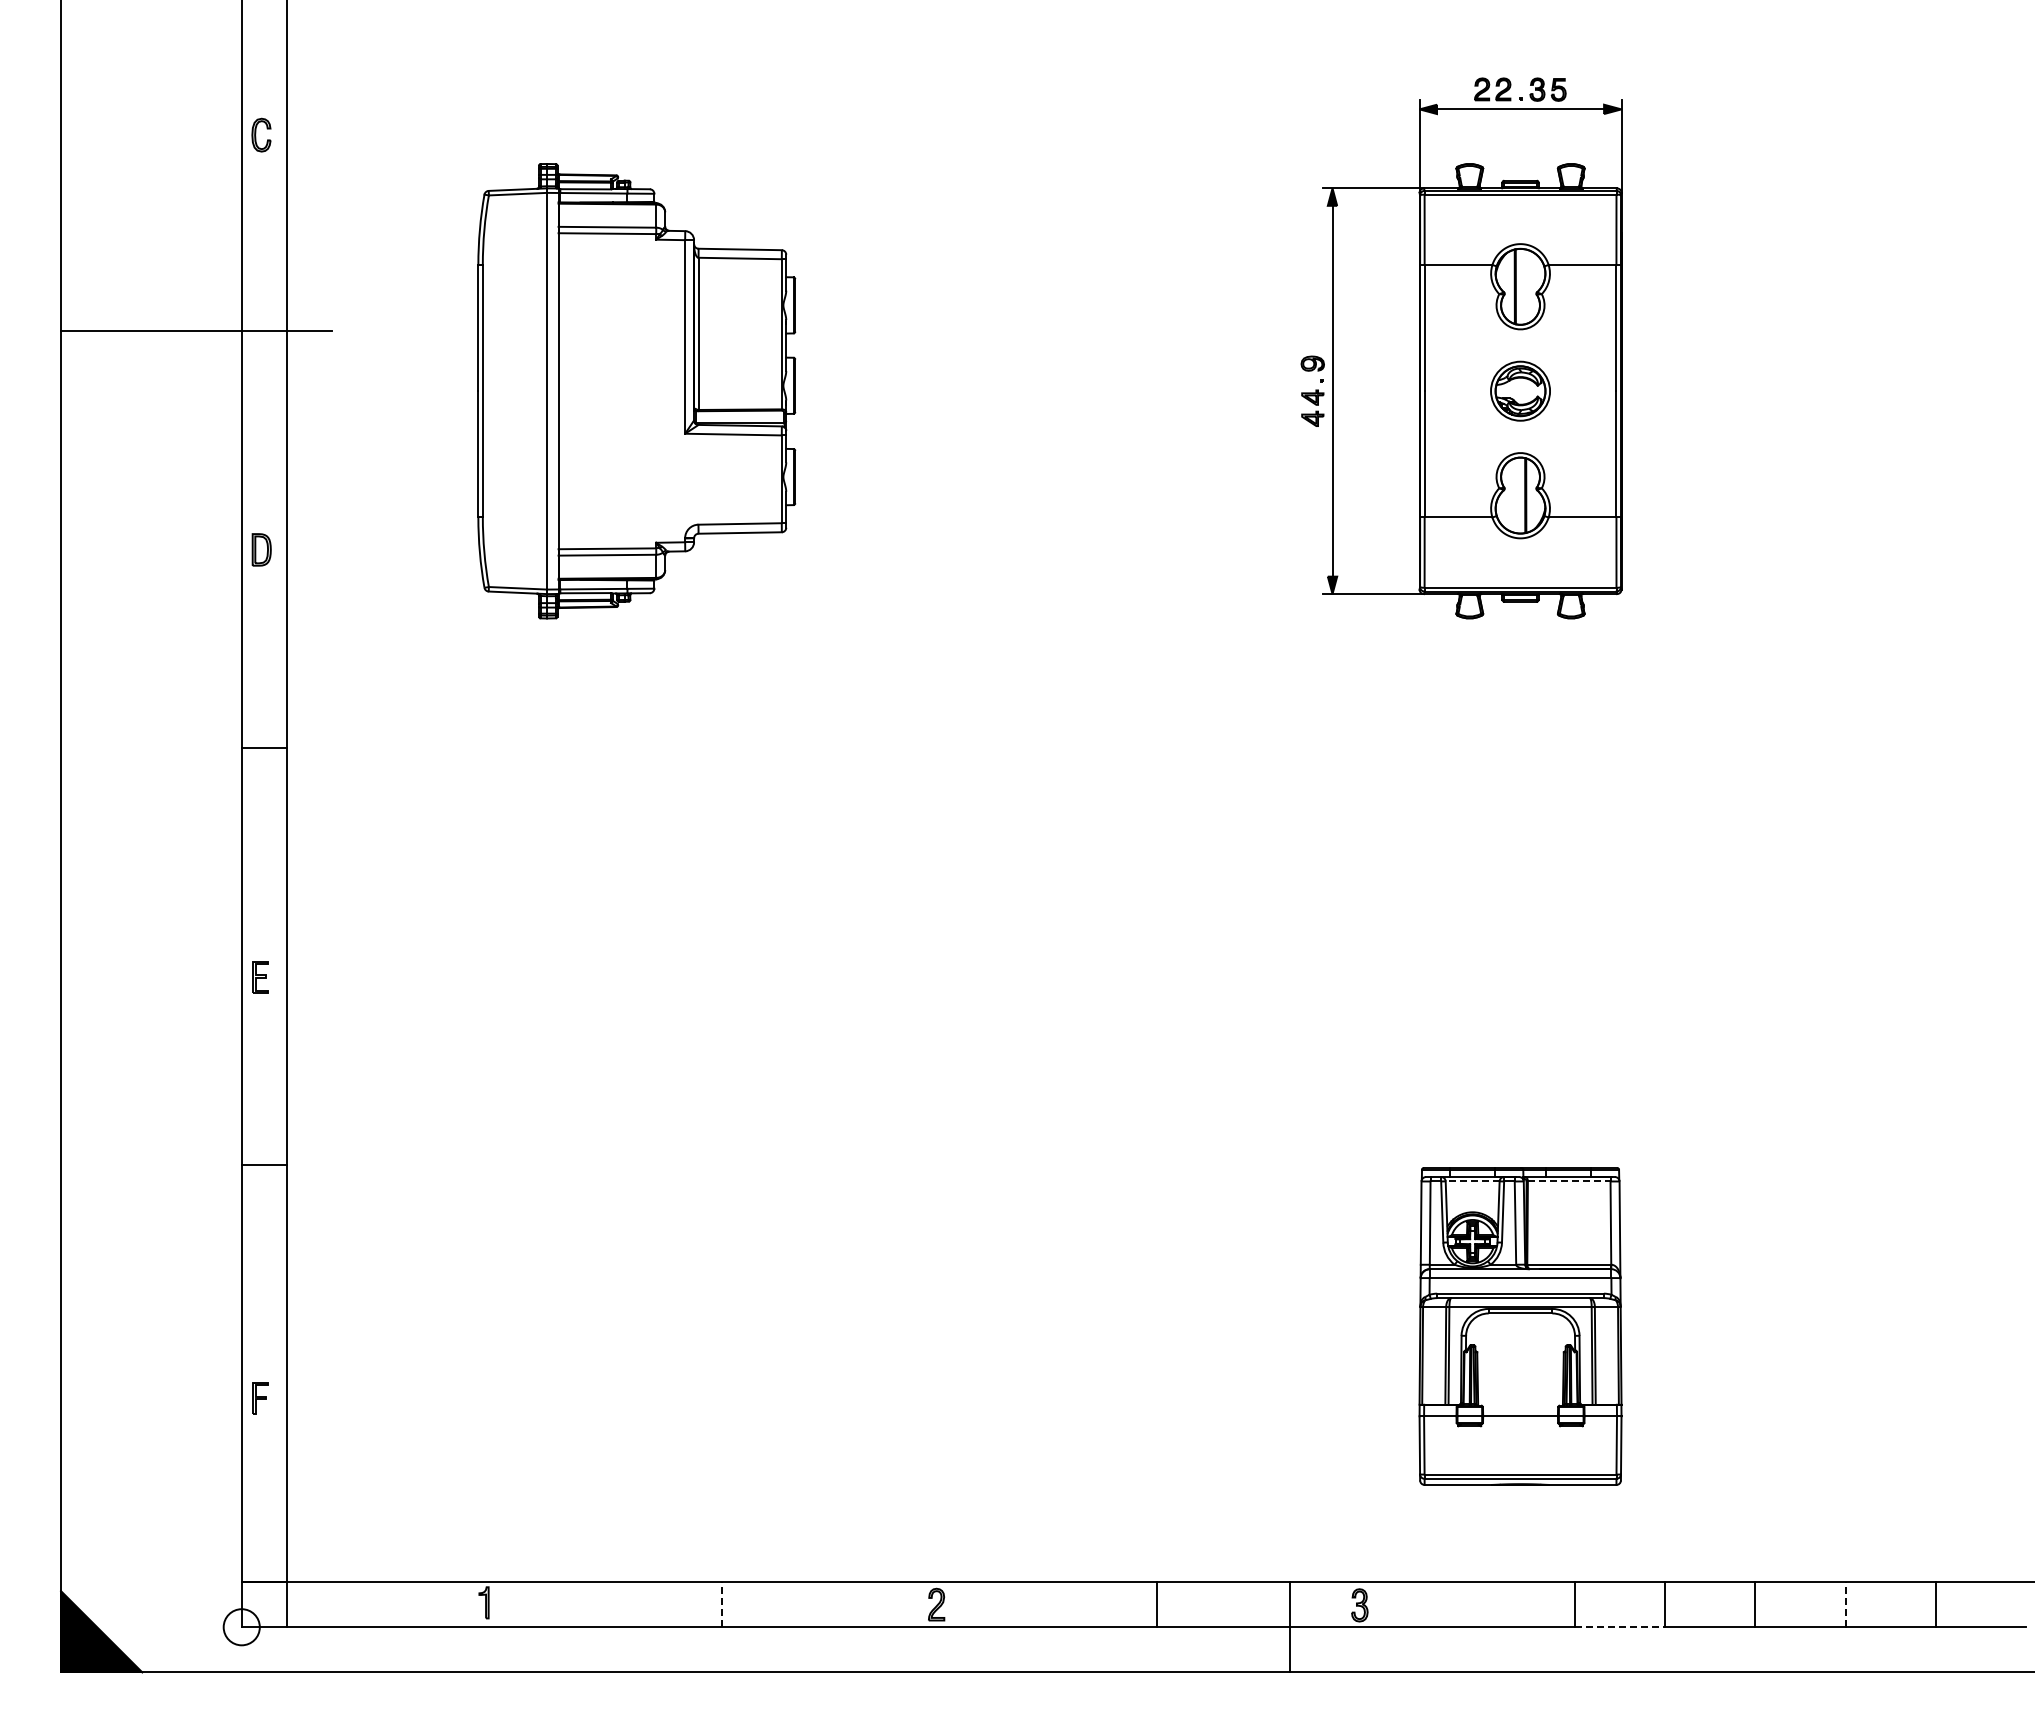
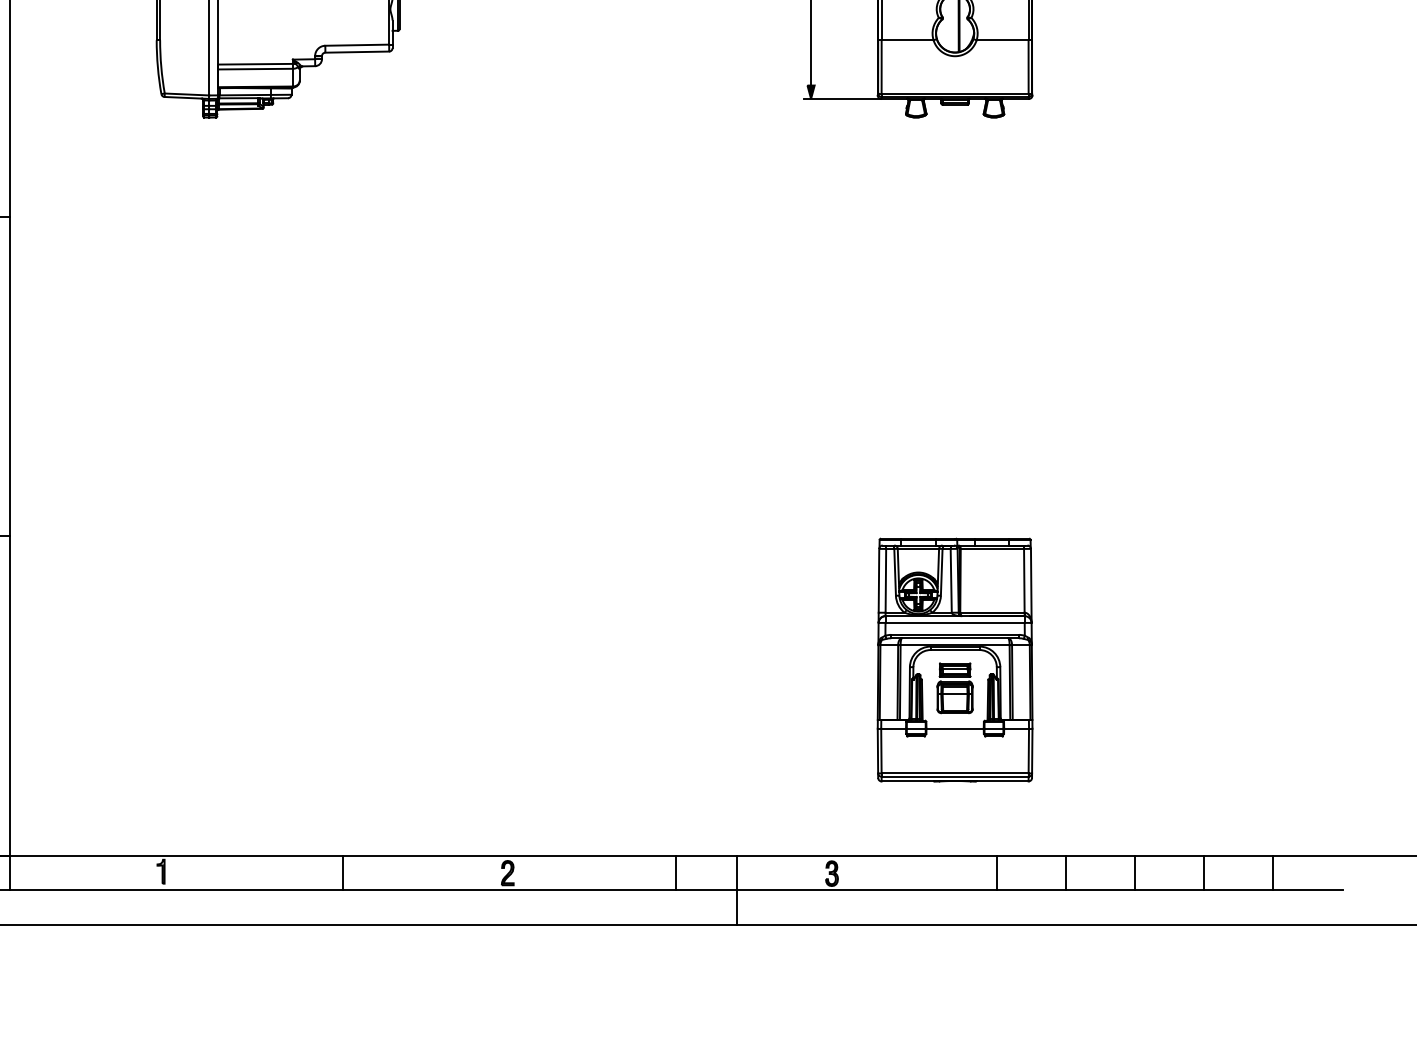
line: (1472, 1181) -> (918, 548), dashed -> solid
line: (1569, 1181) -> (992, 548), dashed -> solid
part: (1520, 1363) -> (955, 688), added
line: (721, 1604) -> (342, 873), dashed -> solid
line: (1845, 1604) -> (1204, 873), dashed -> solid
line: (1289, 1627) -> (736, 890), moved
line: (1620, 1627) -> (1031, 890), dashed -> solid

